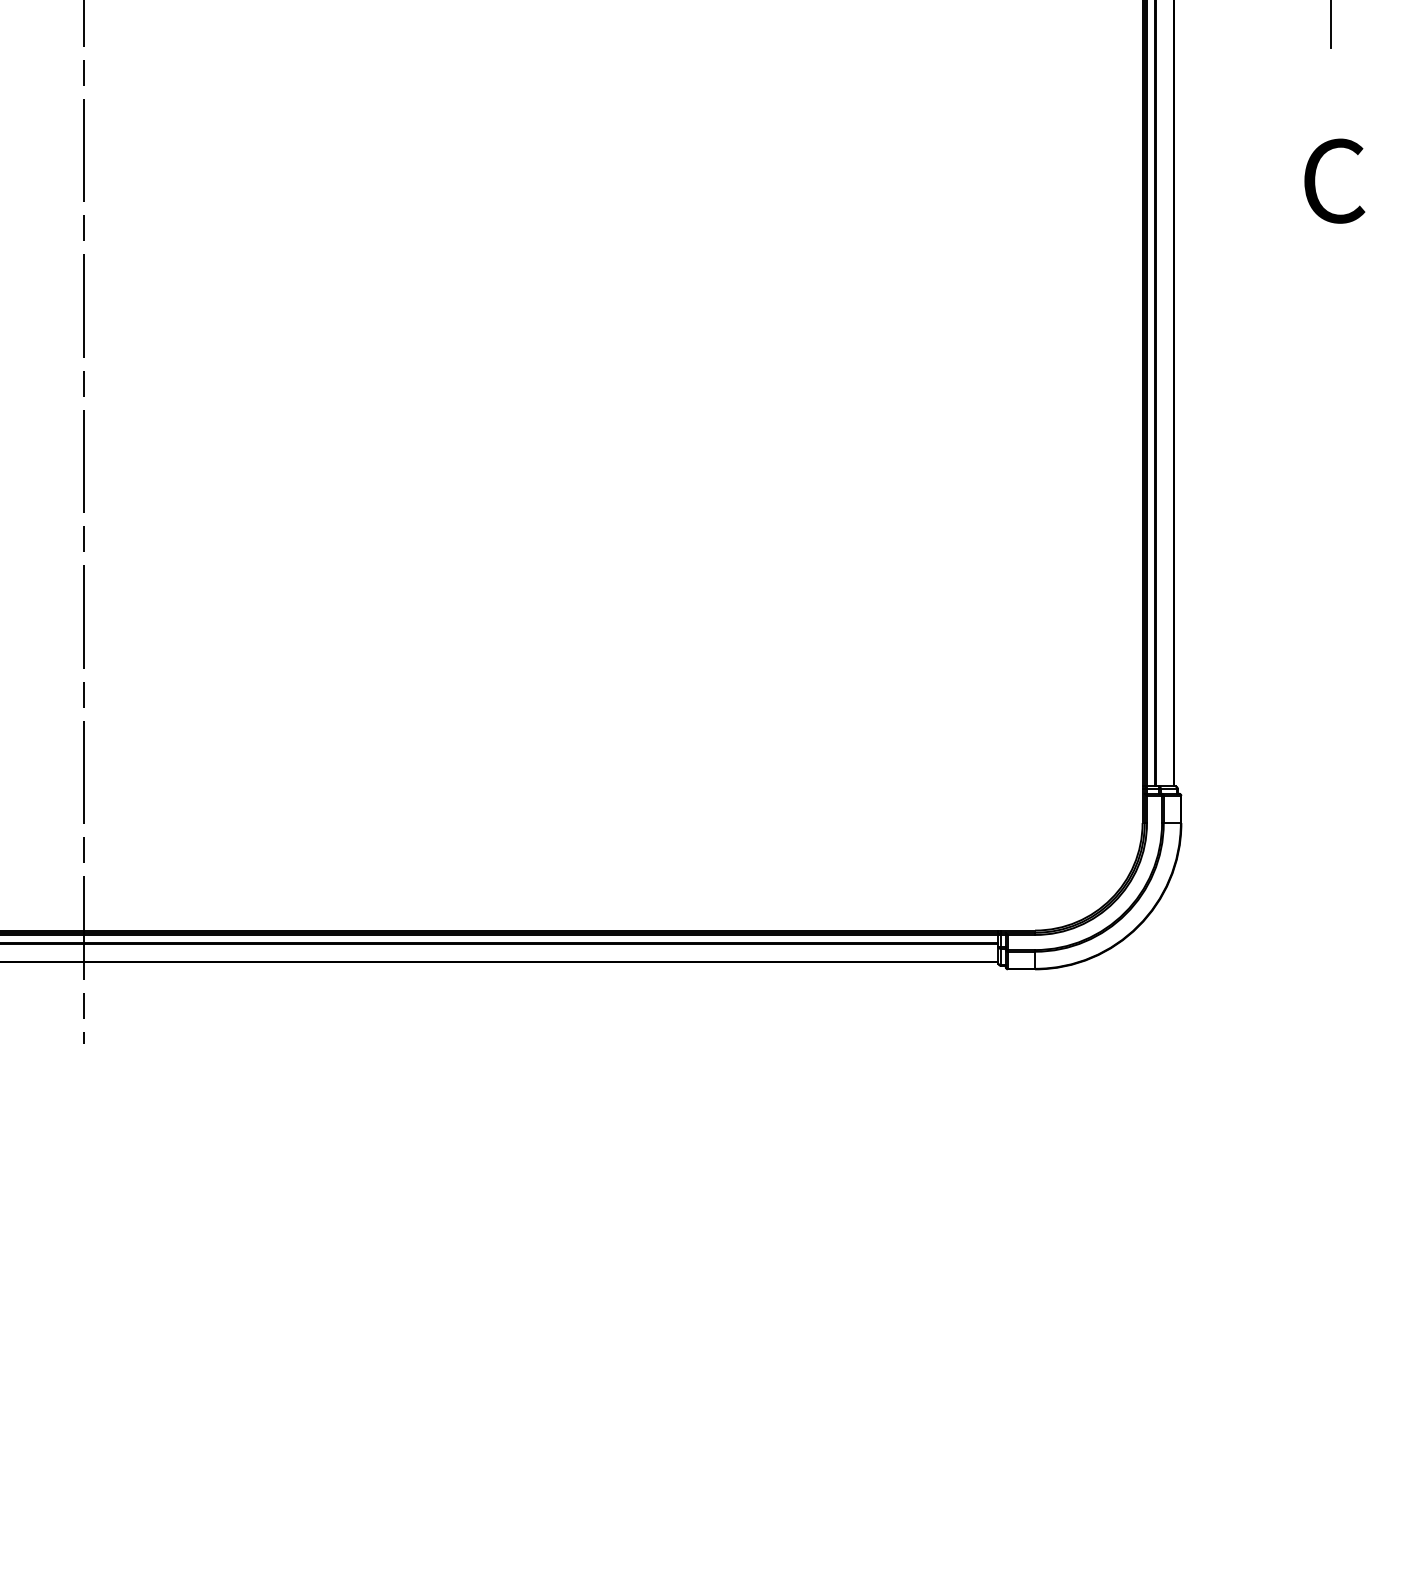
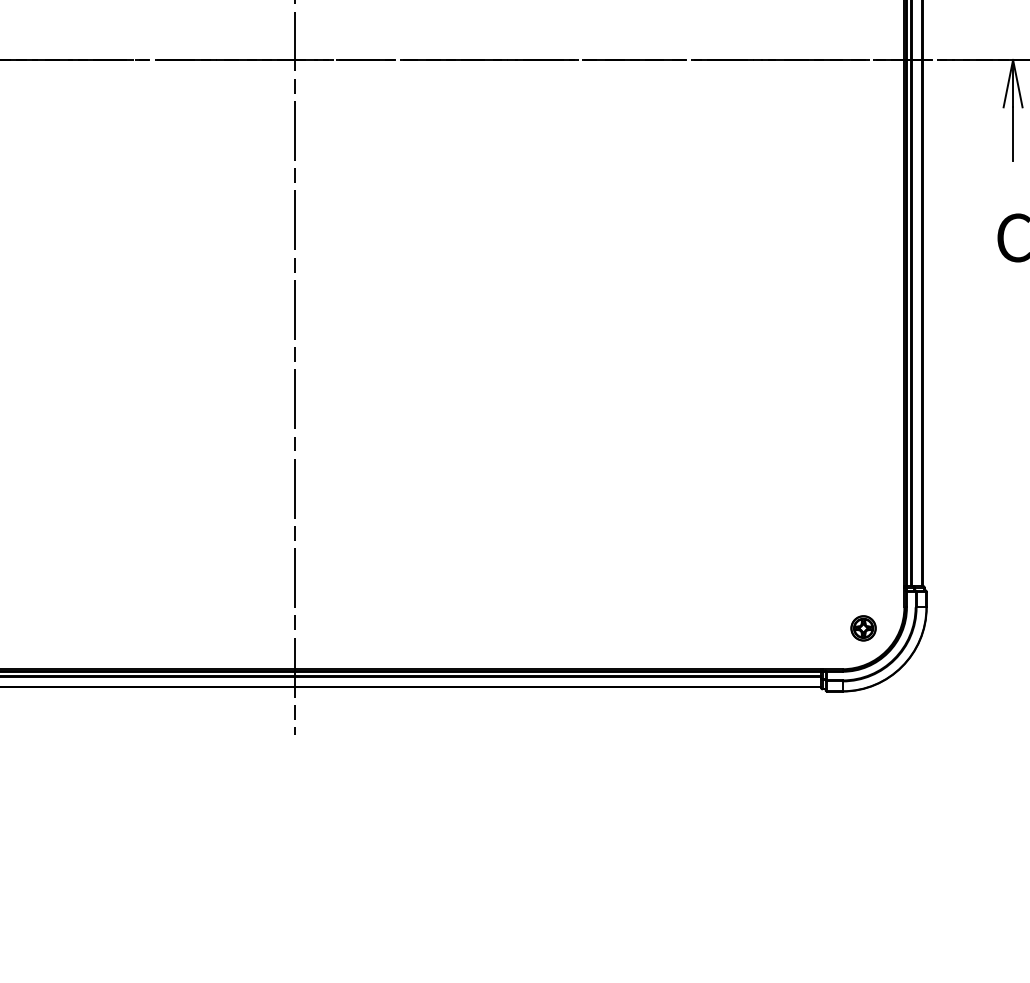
part: (1071, 859) -> (863, 628), added

